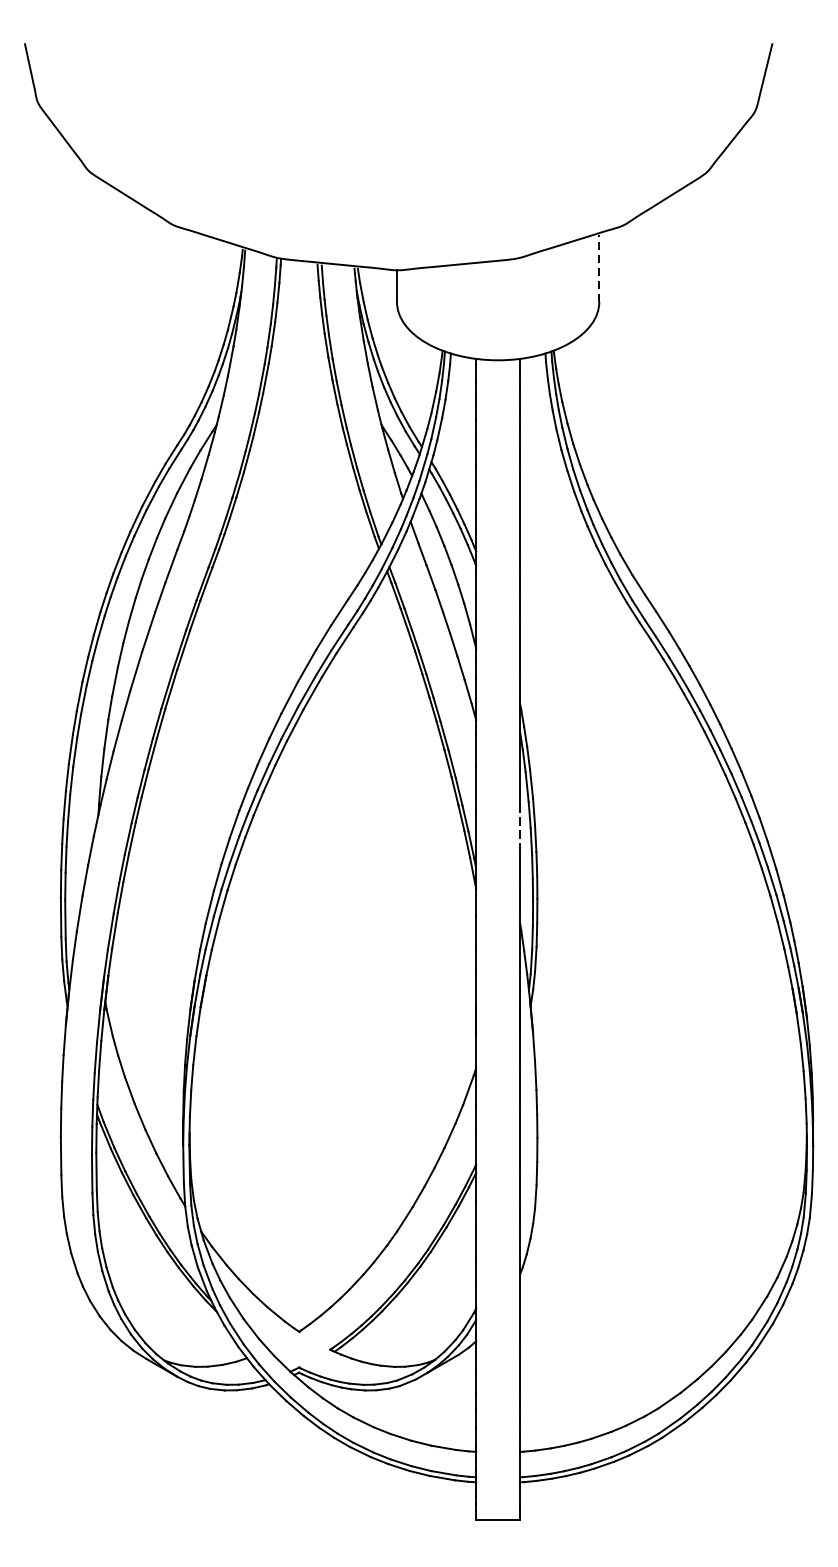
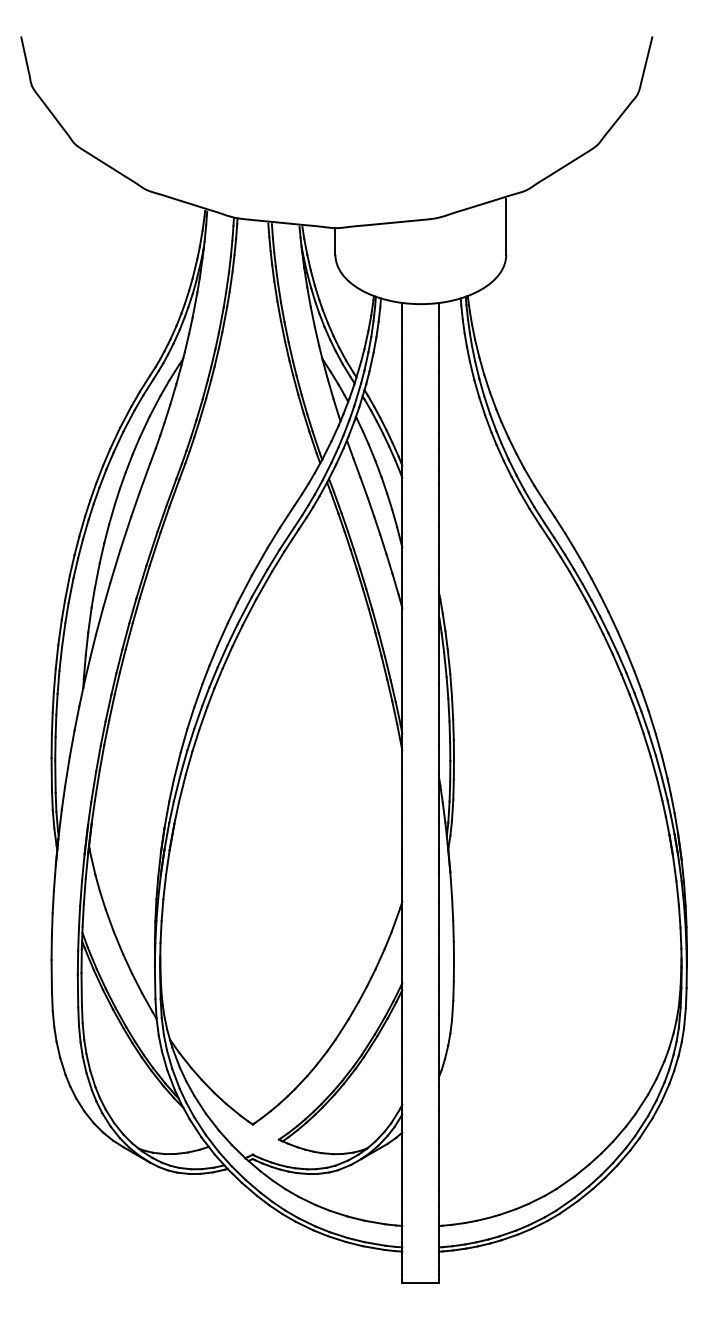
line: (599, 268) -> (506, 226), dashed -> solid
line: (520, 830) -> (439, 701), dashed -> solid

